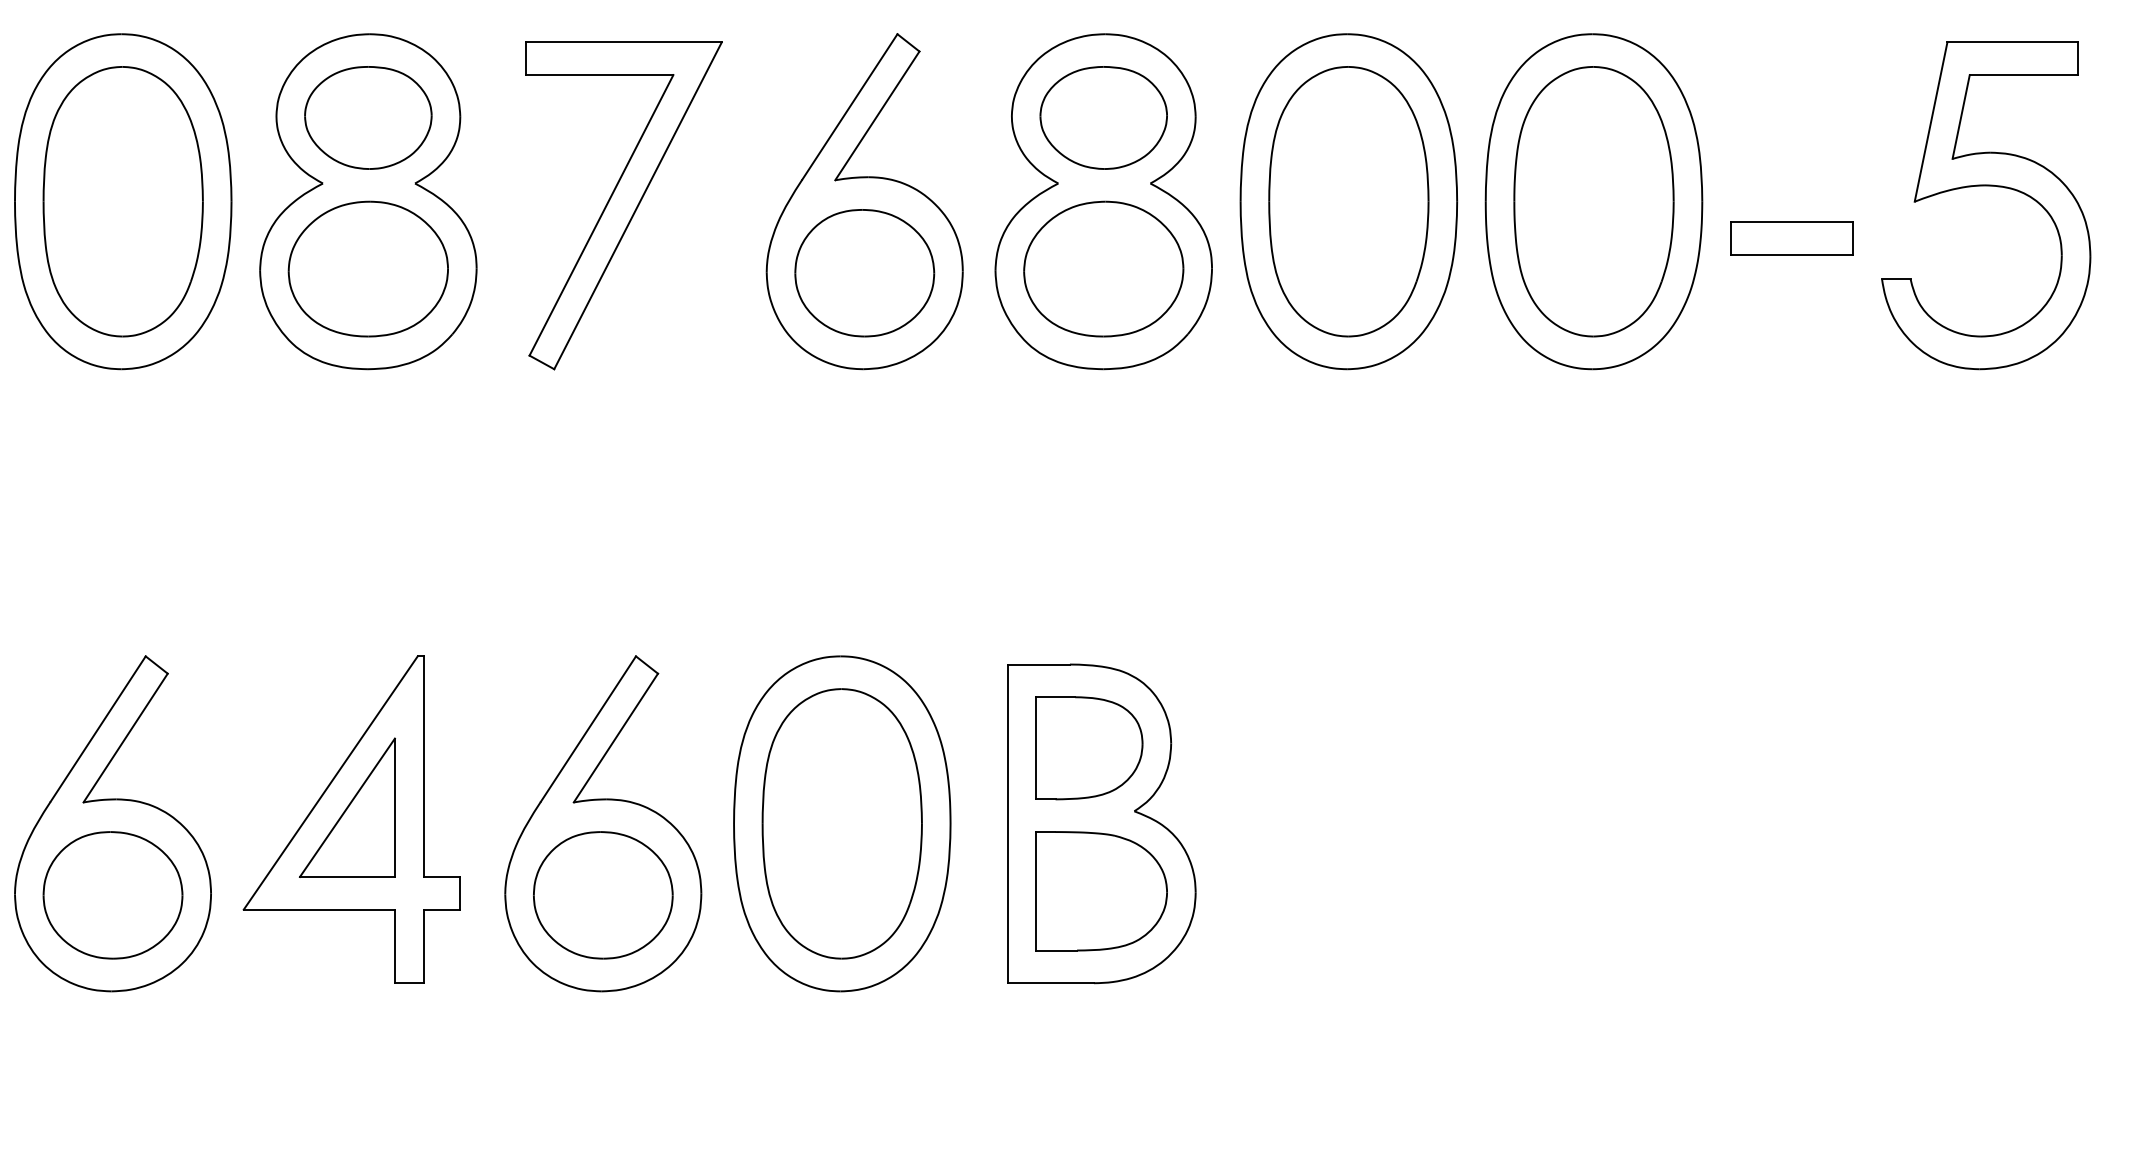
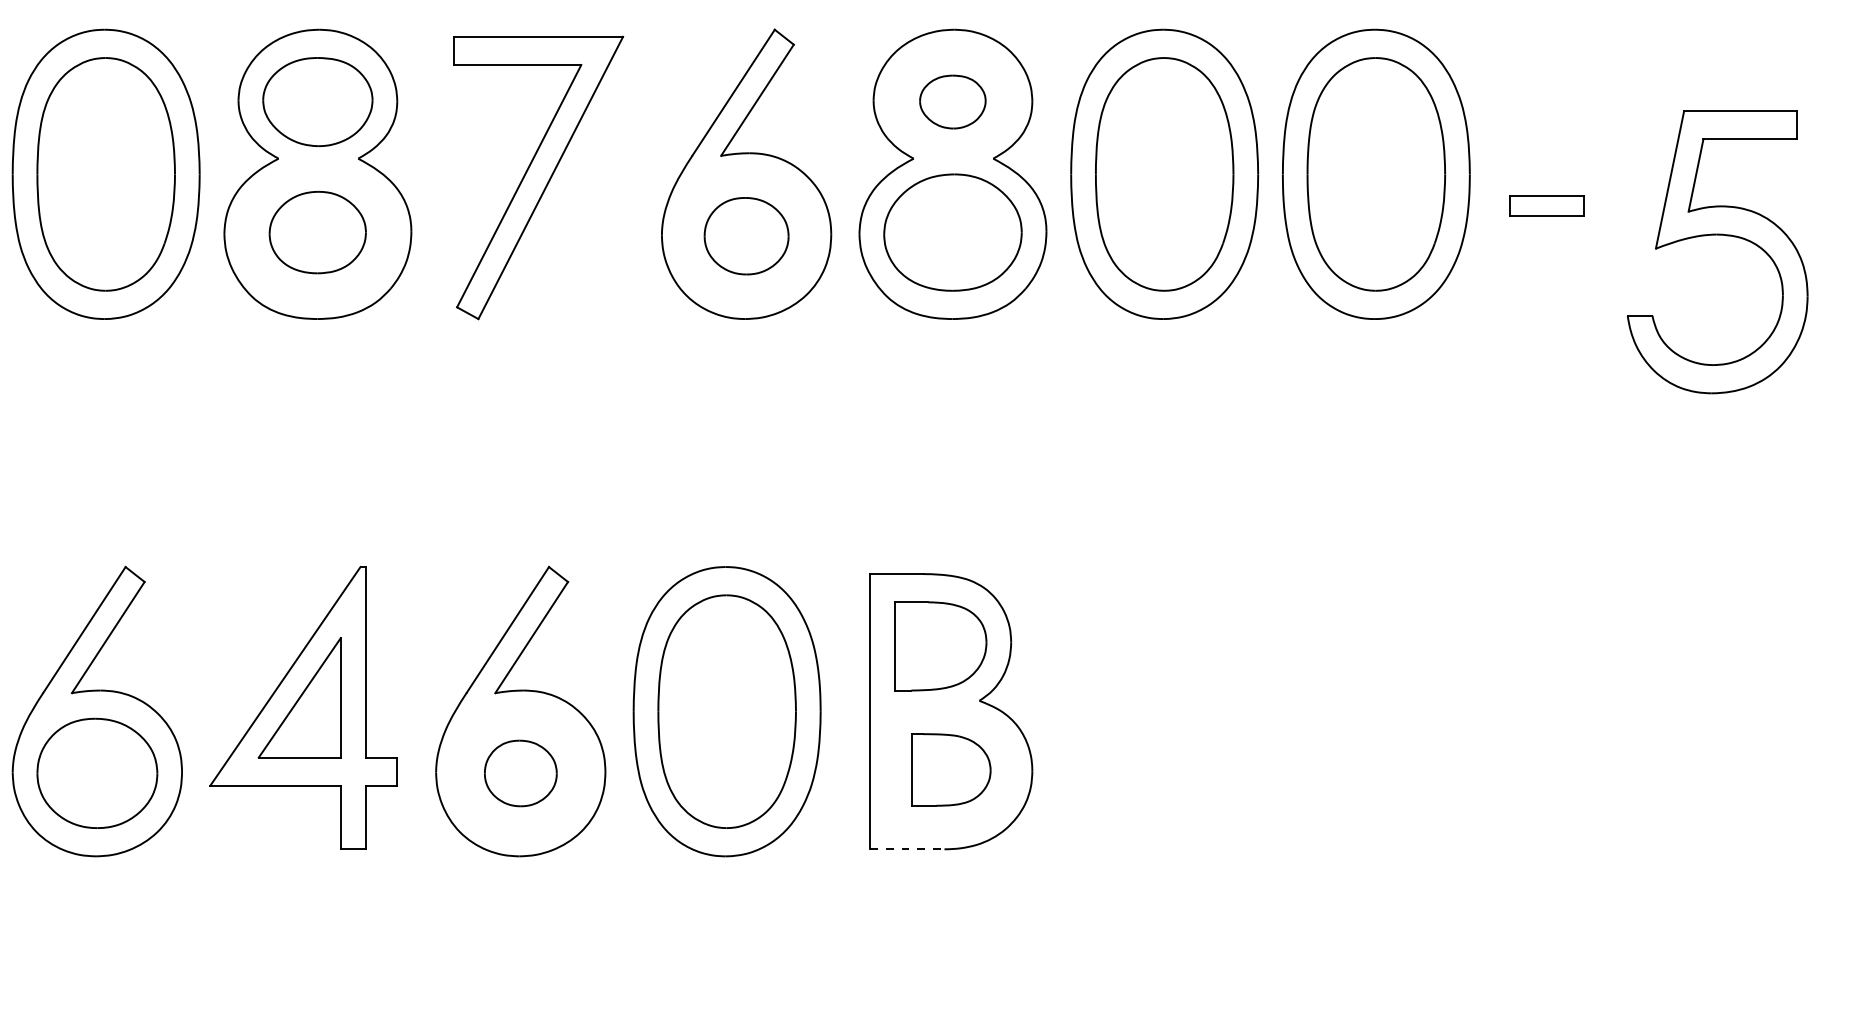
part: (1103, 117) -> (952, 101), size x0.6
part: (1986, 186) -> (1717, 235), moved
part: (1791, 238) -> (1546, 206), size x0.7
part: (367, 268) -> (317, 232), size x0.7
part: (864, 273) -> (746, 236), size x0.7
part: (1101, 891) -> (951, 770), size x0.7
part: (603, 895) -> (520, 773), size x0.6
line: (1051, 983) -> (907, 849), solid -> dashed

